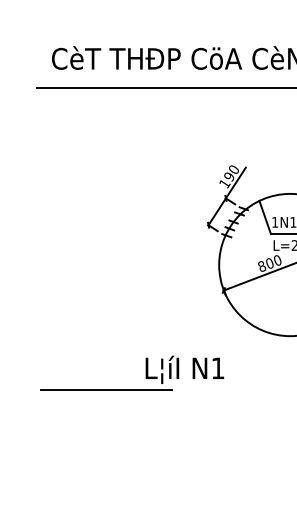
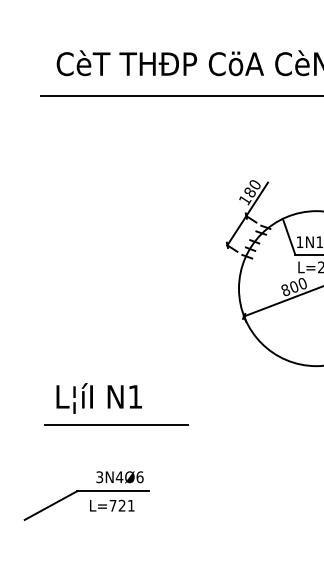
text: (229, 176) -> (250, 192), 190 -> 180
text: (184, 369) -> (98, 398), moved
part: (79, 455) -> (86, 496), added

